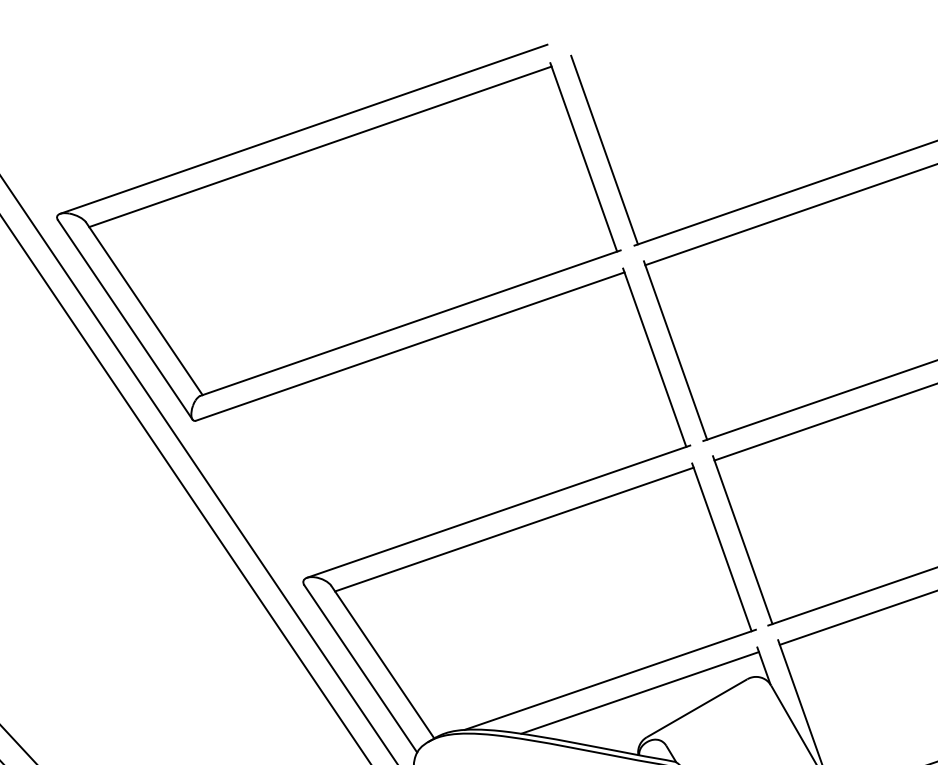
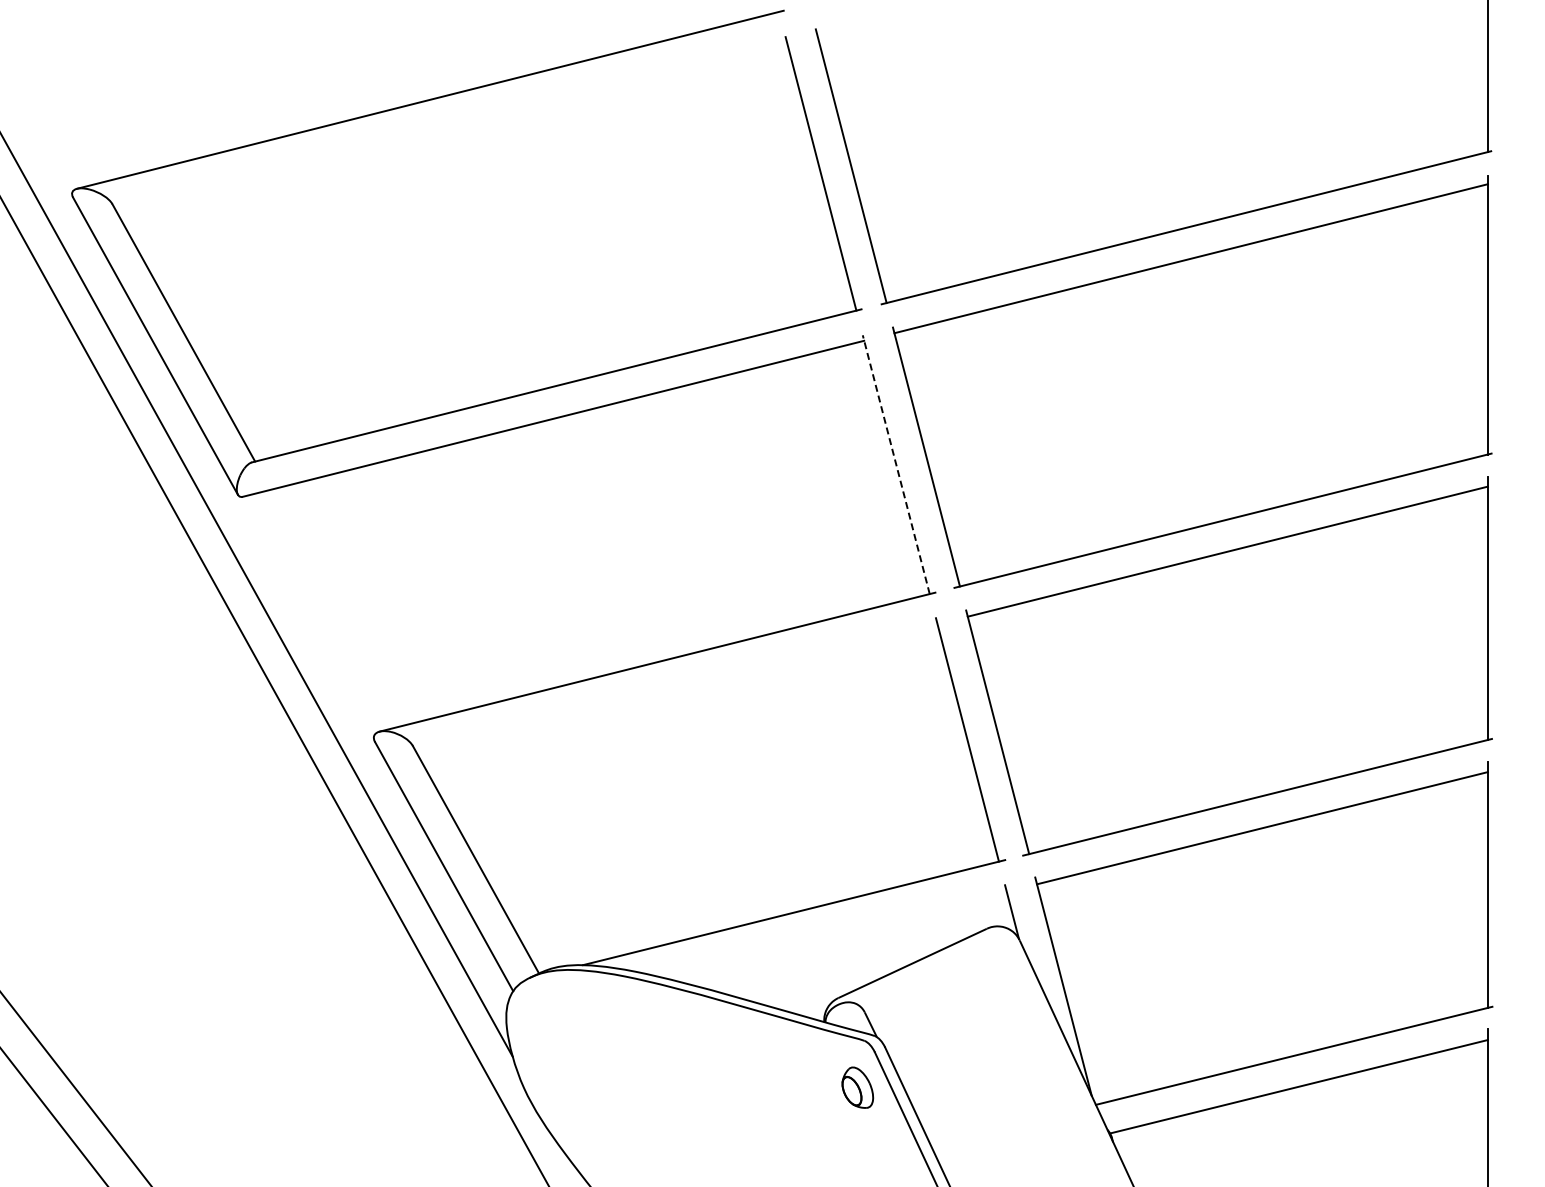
line: (320, 146) -> (451, 126), removed
line: (654, 357) -> (896, 464), solid -> dashed
line: (514, 529) -> (677, 689), removed
line: (640, 692) -> (834, 934), removed

